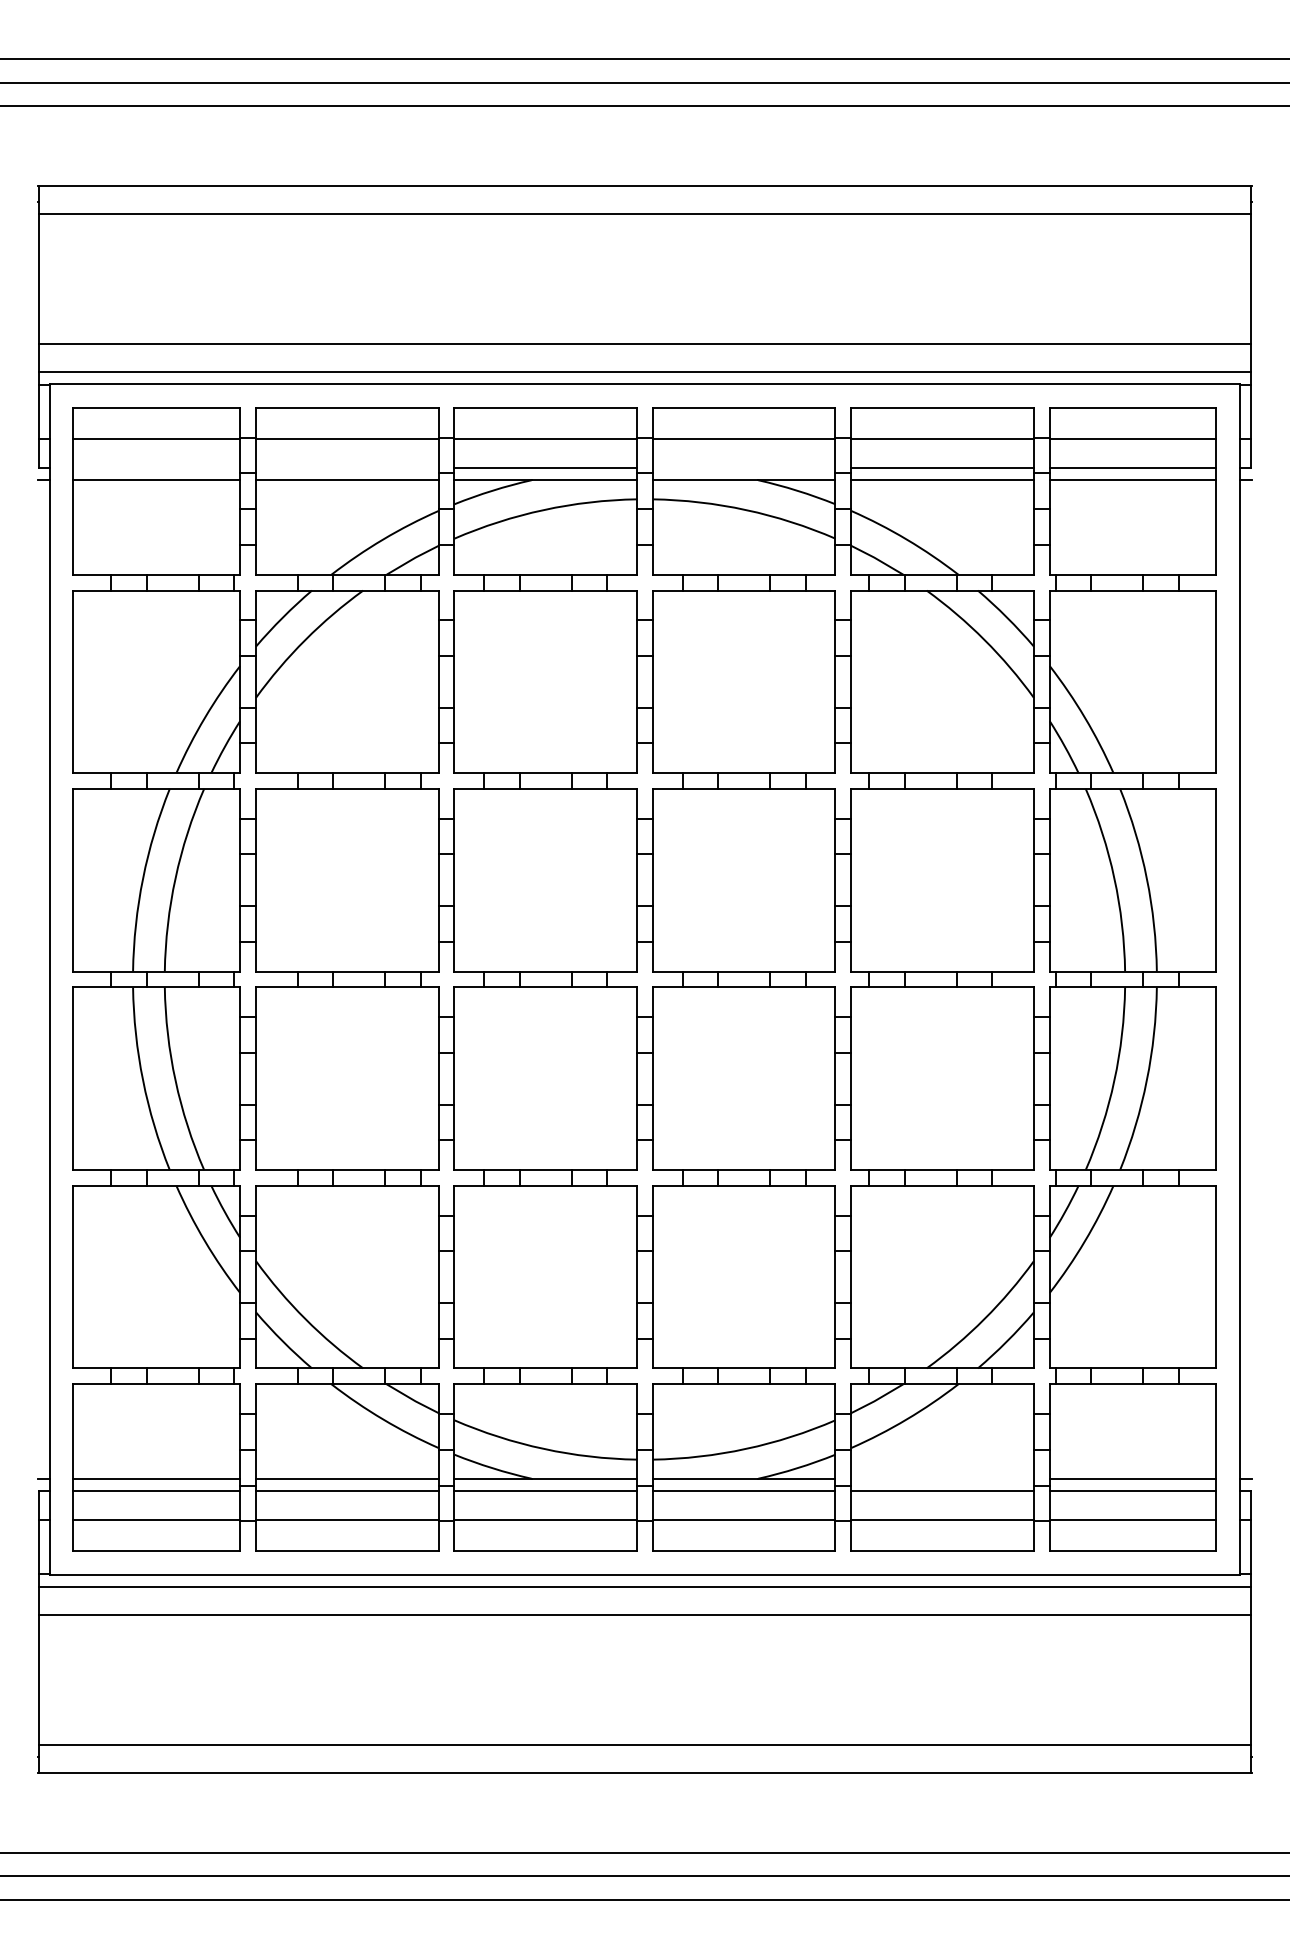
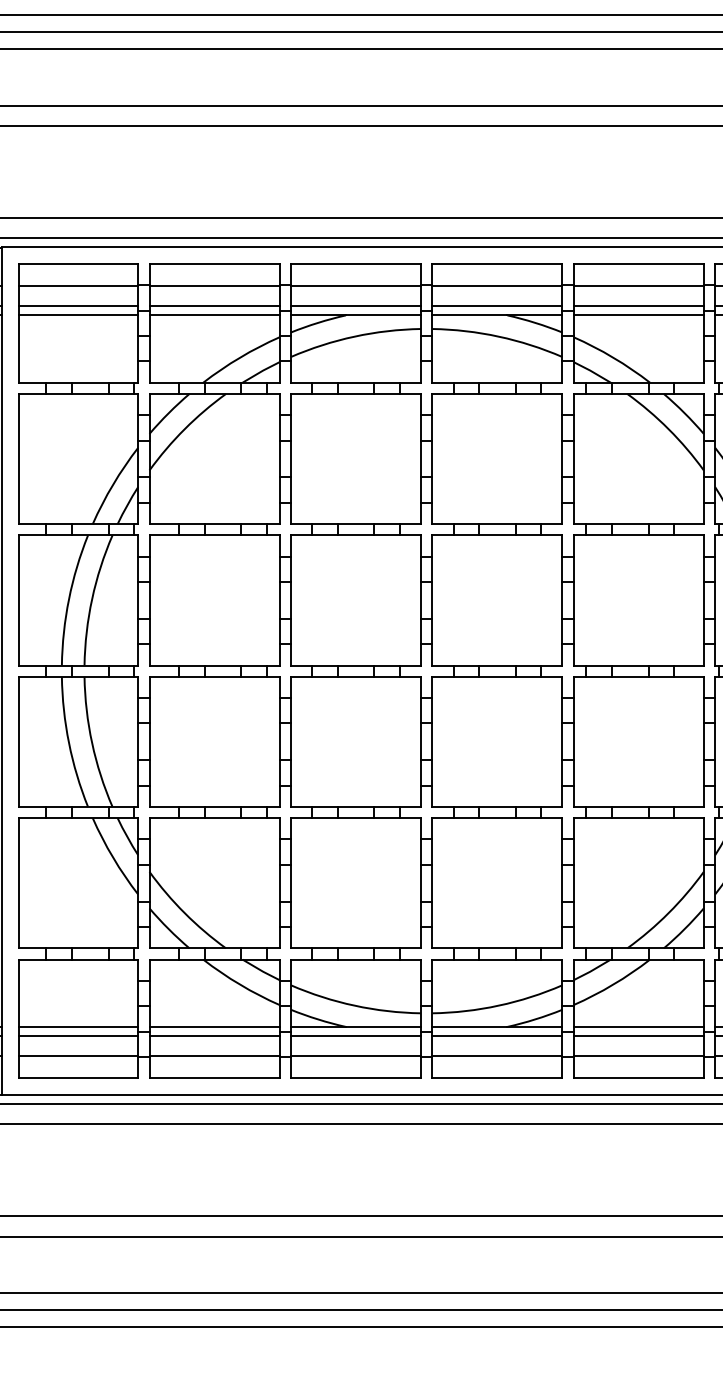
line: (156, 467) -> (78, 306), added
line: (347, 467) -> (214, 306), added
line: (743, 467) -> (496, 306), added
line: (942, 1478) -> (638, 1026), added

